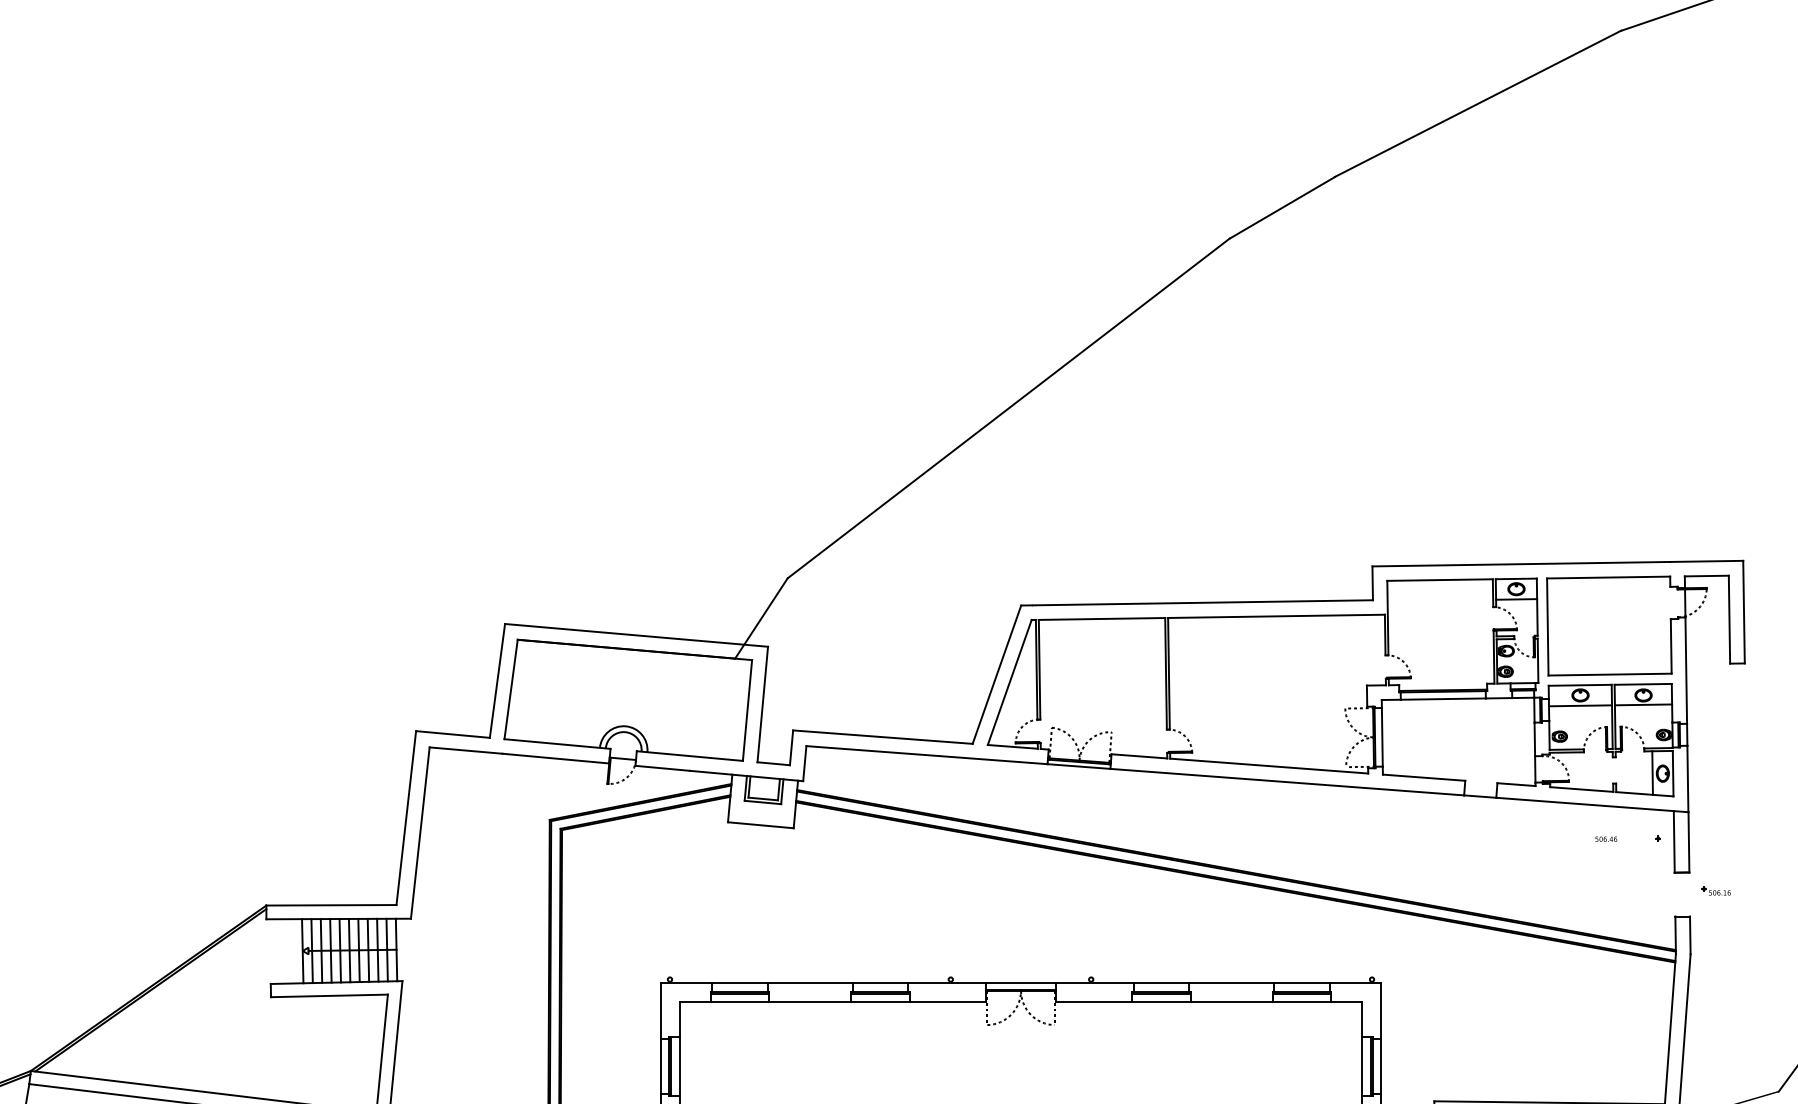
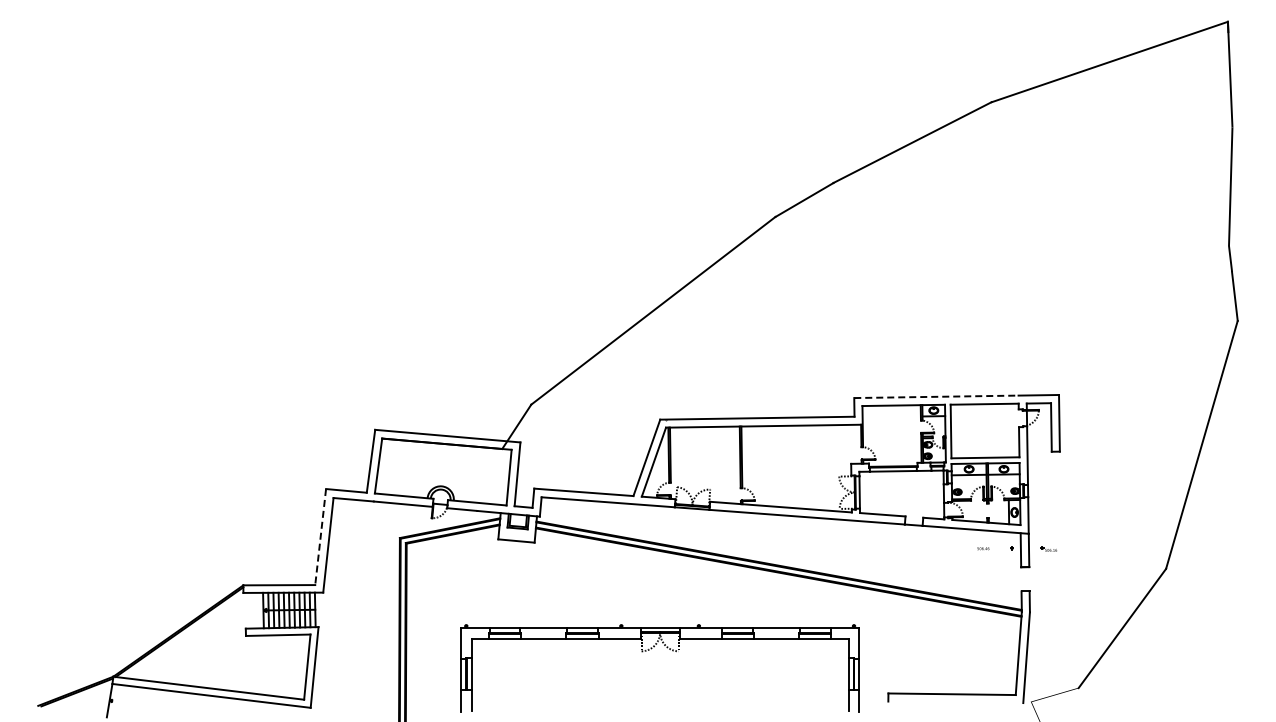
line: (1521, 563) -> (936, 396), solid -> dashed
line: (406, 818) -> (320, 537), solid -> dashed
part: (1715, 889) -> (1048, 548), moved

